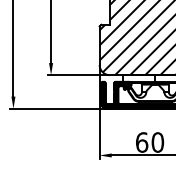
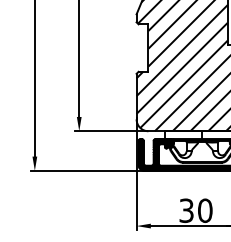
text: (141, 142) -> (186, 210), 60 -> 30

